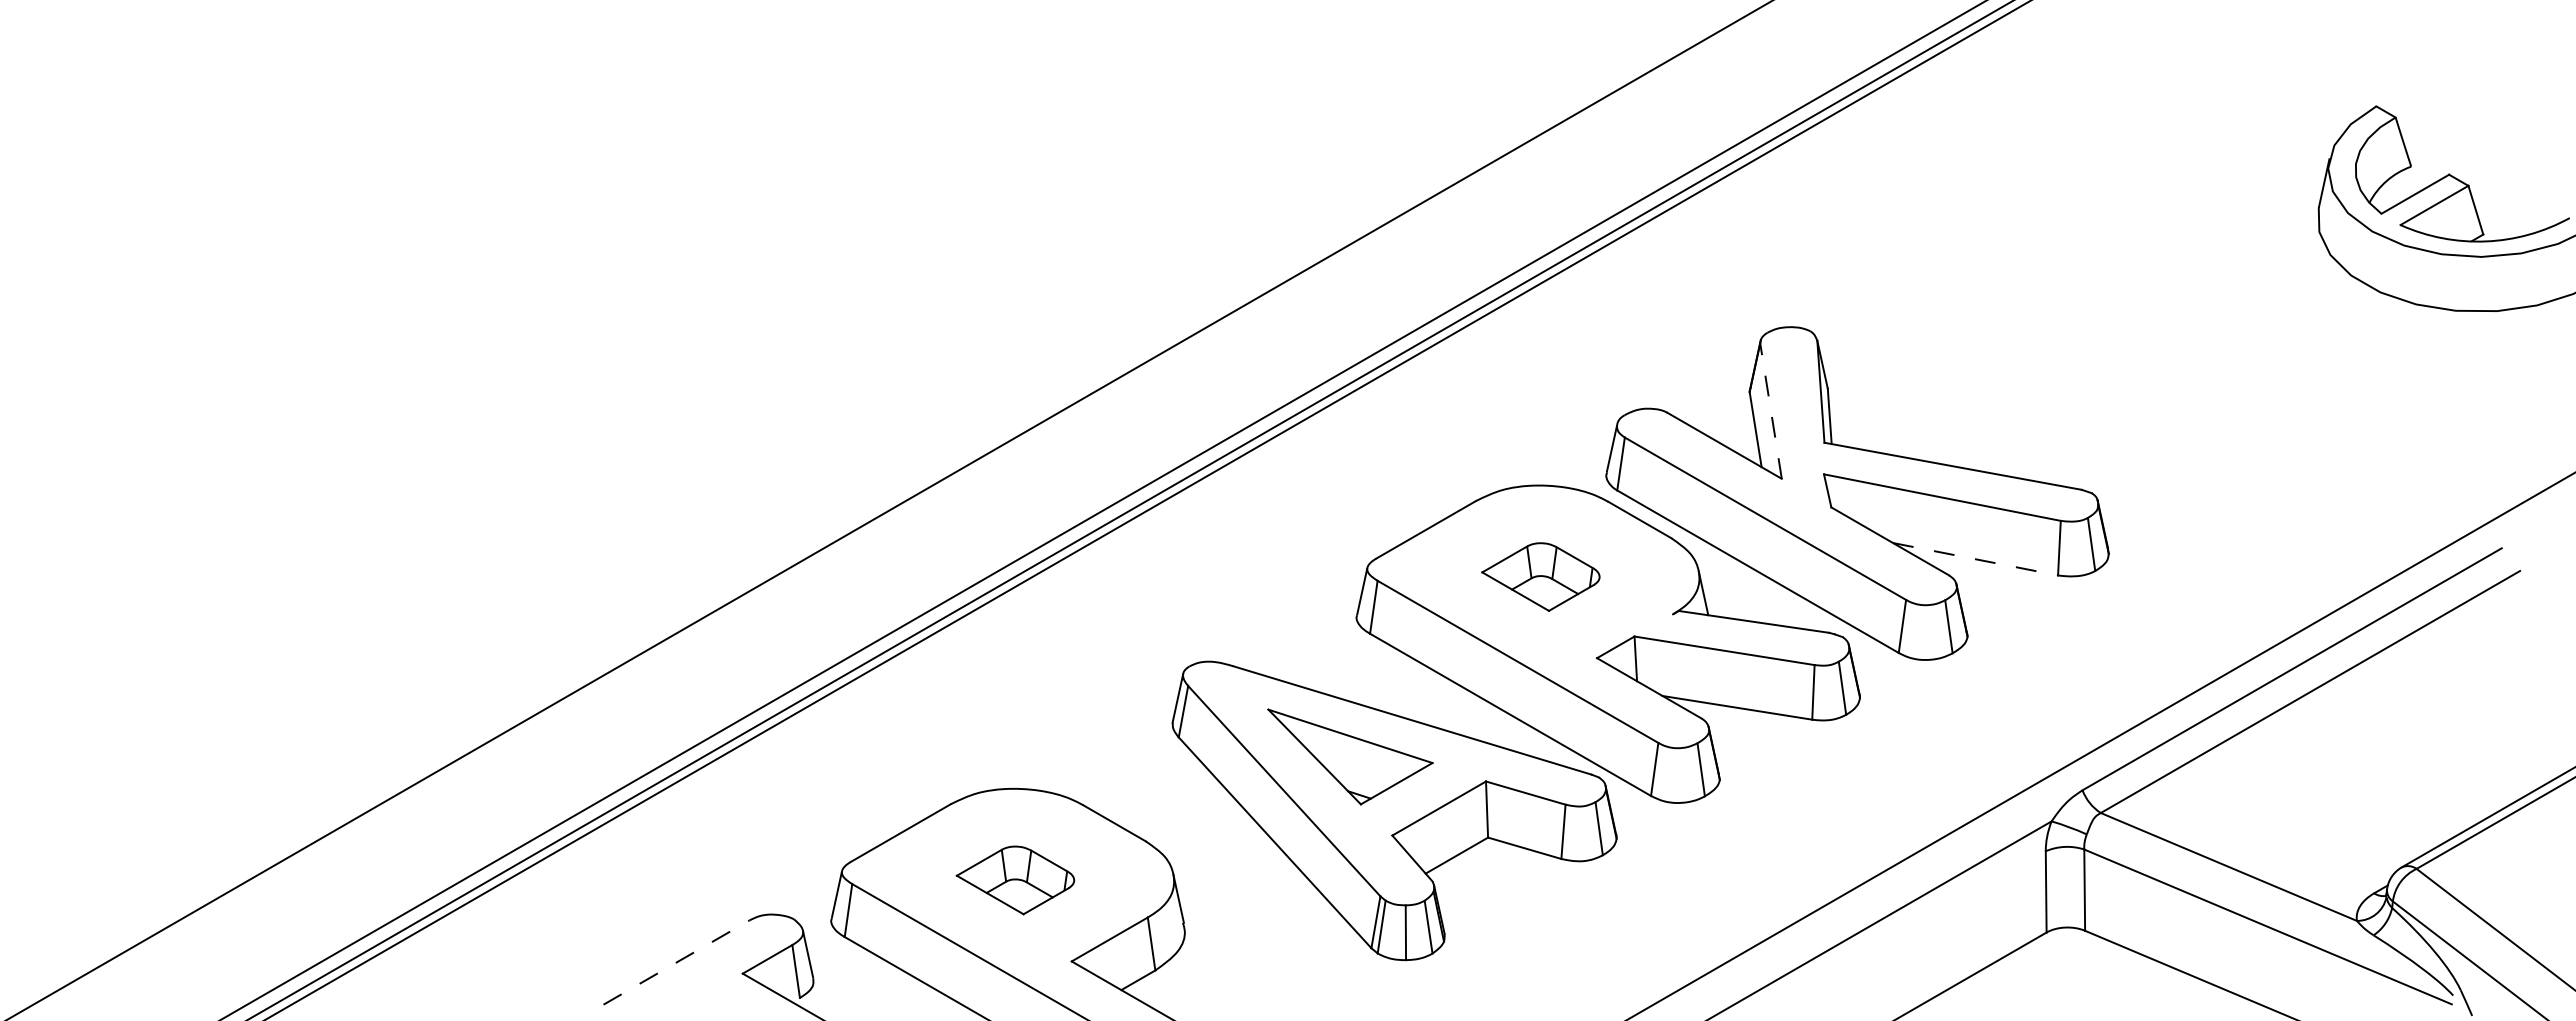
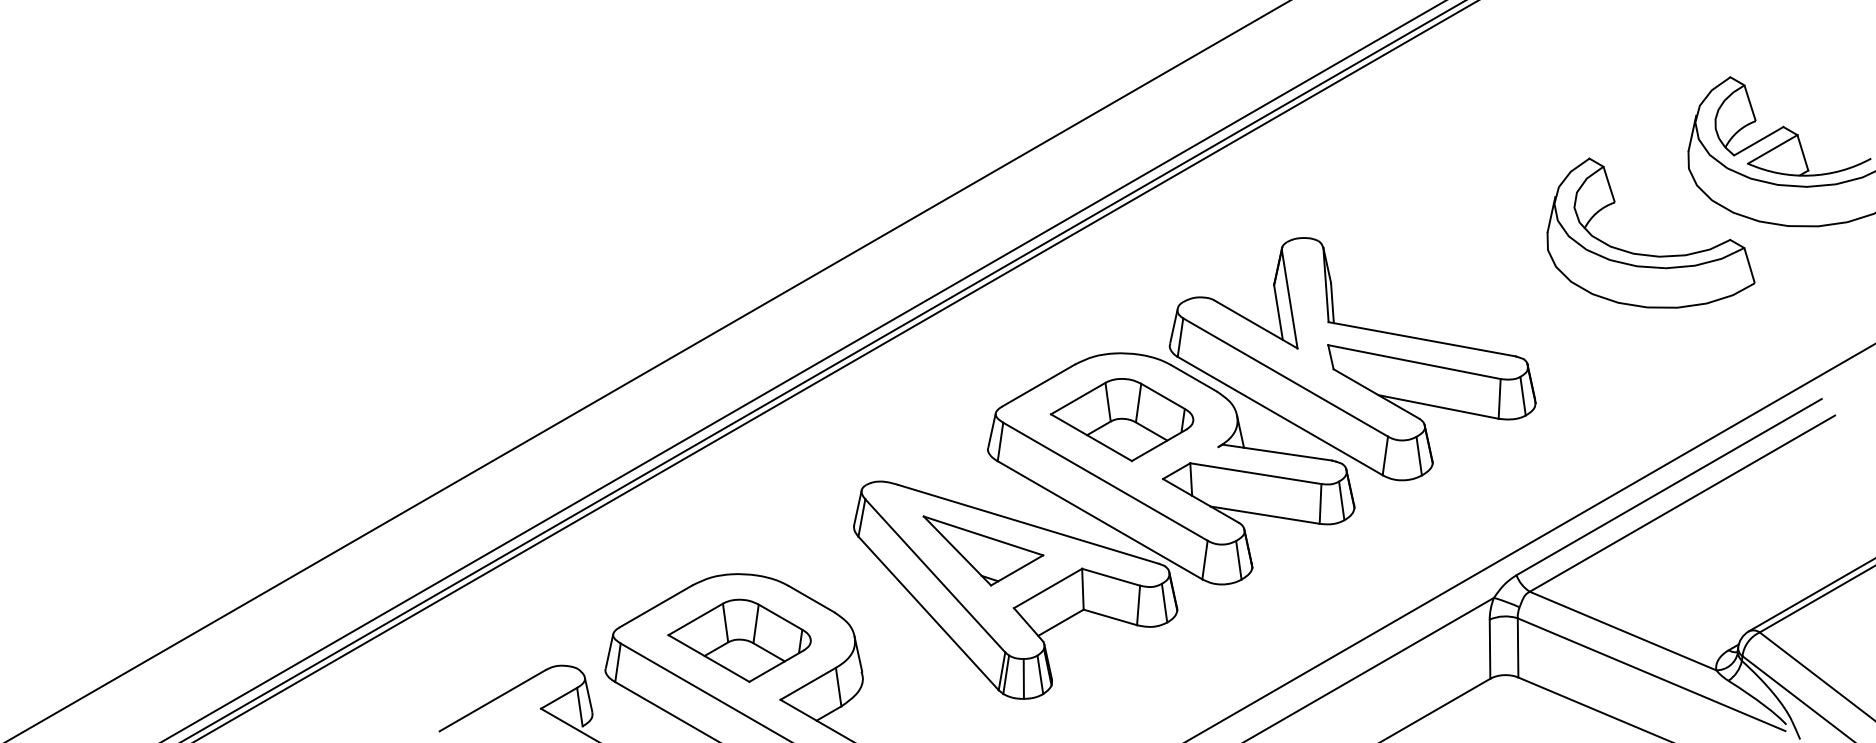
part: (2260, 349) -> (1646, 254), added
line: (1771, 411) -> (1290, 299), dashed -> solid
line: (1976, 559) -> (1439, 407), dashed -> solid
part: (1540, 576) -> (1121, 419), size x1.67
part: (1015, 880) -> (739, 640), size x1.67
line: (676, 962) -> (492, 700), dashed -> solid

